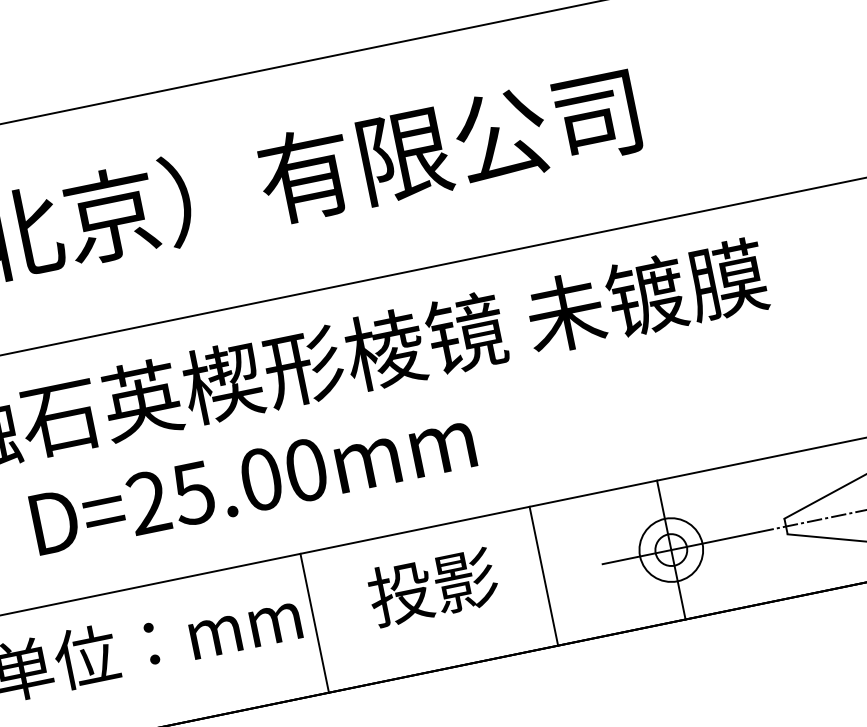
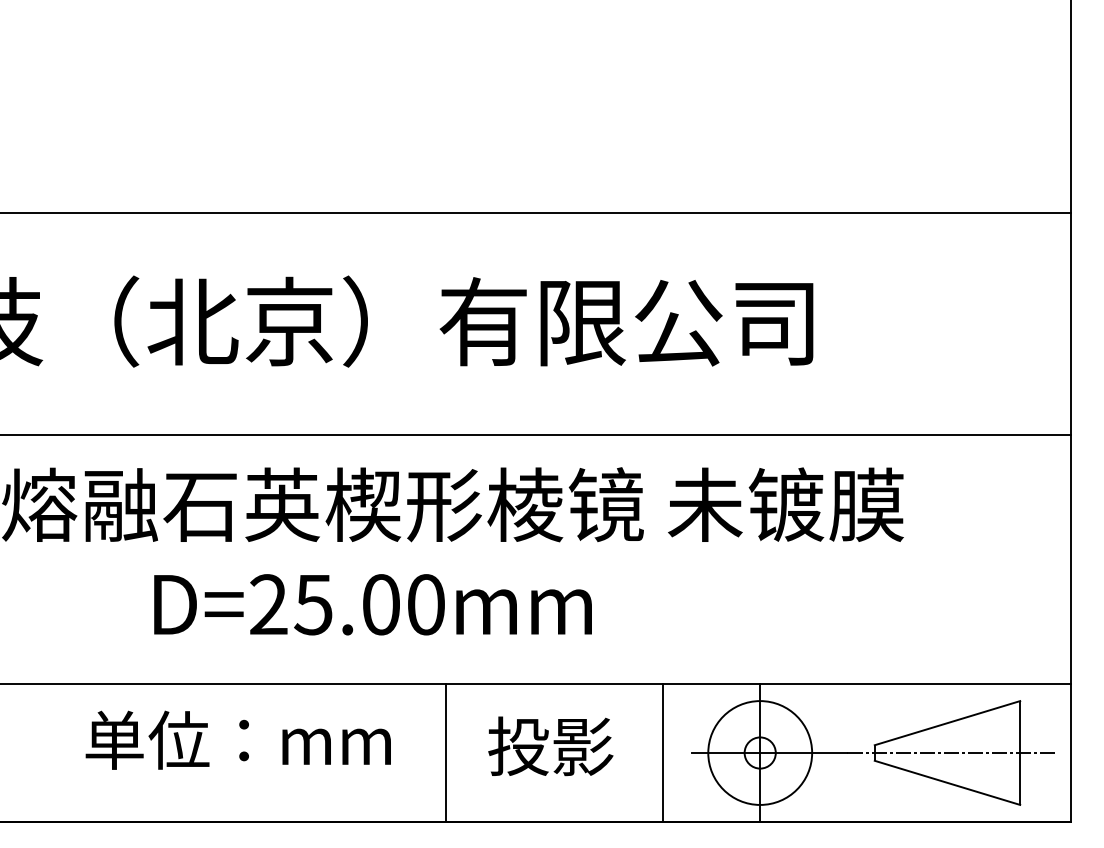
circle: (671, 549) -> (760, 752), size x1.67
line: (543, 575) -> (662, 752), moved
text: (432, 587) -> (550, 746), moved
line: (314, 622) -> (446, 752), moved

